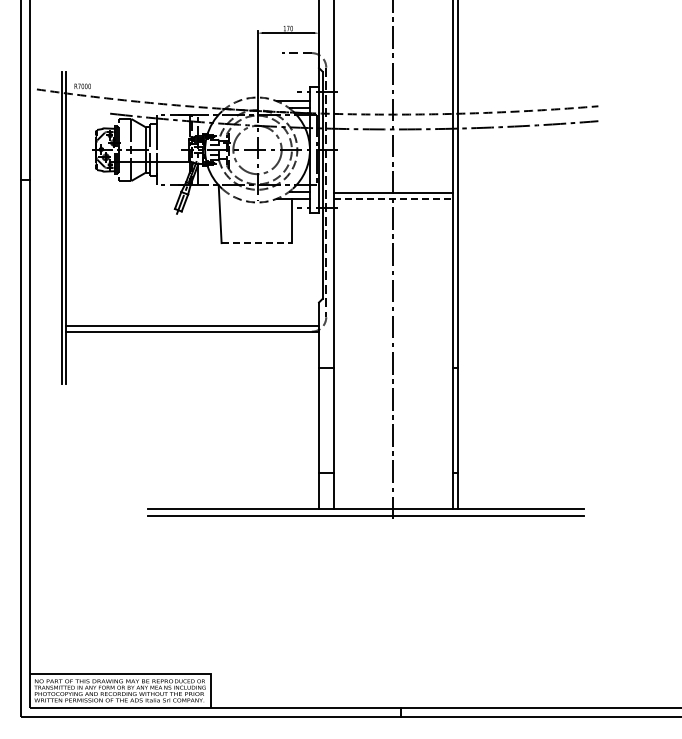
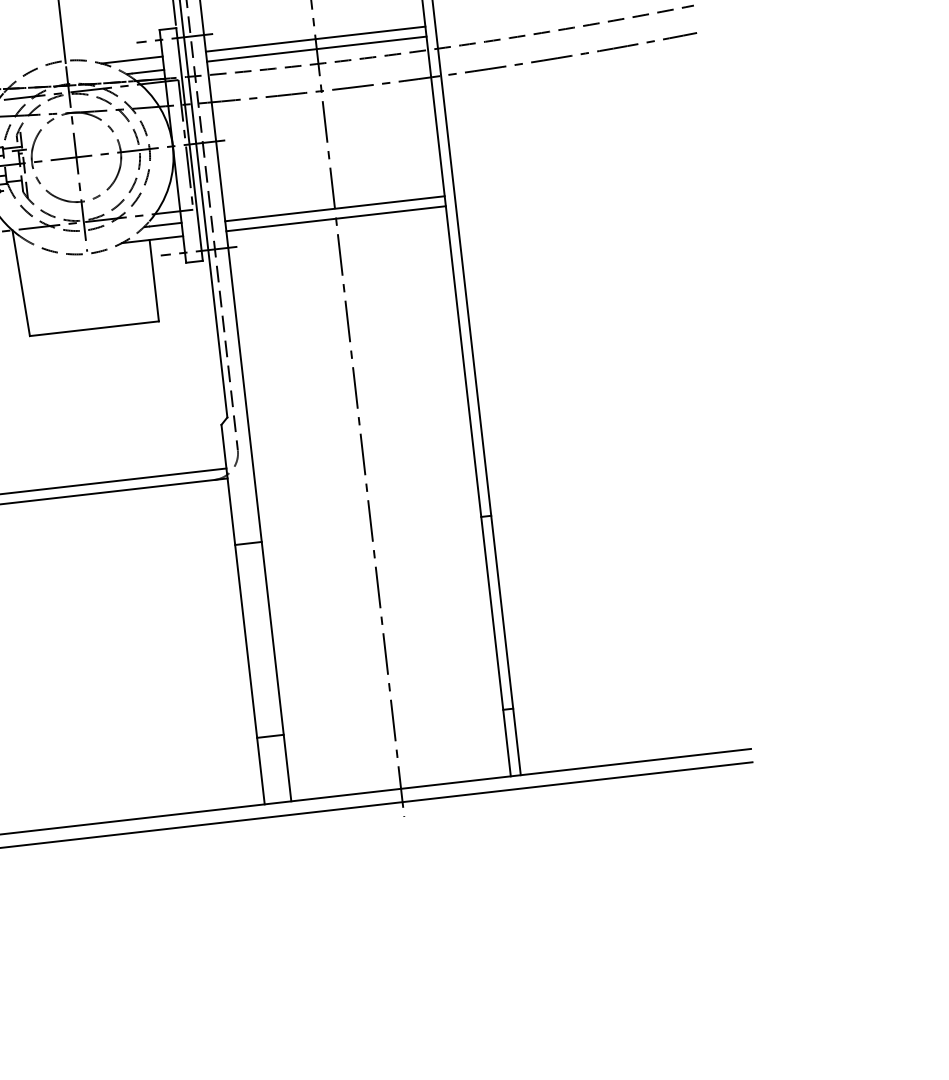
line: (392, 101) -> (314, 39), added
line: (392, 106) -> (315, 49), added
line: (393, 198) -> (336, 218), dashed -> solid
line: (257, 243) -> (95, 329), dashed -> solid

